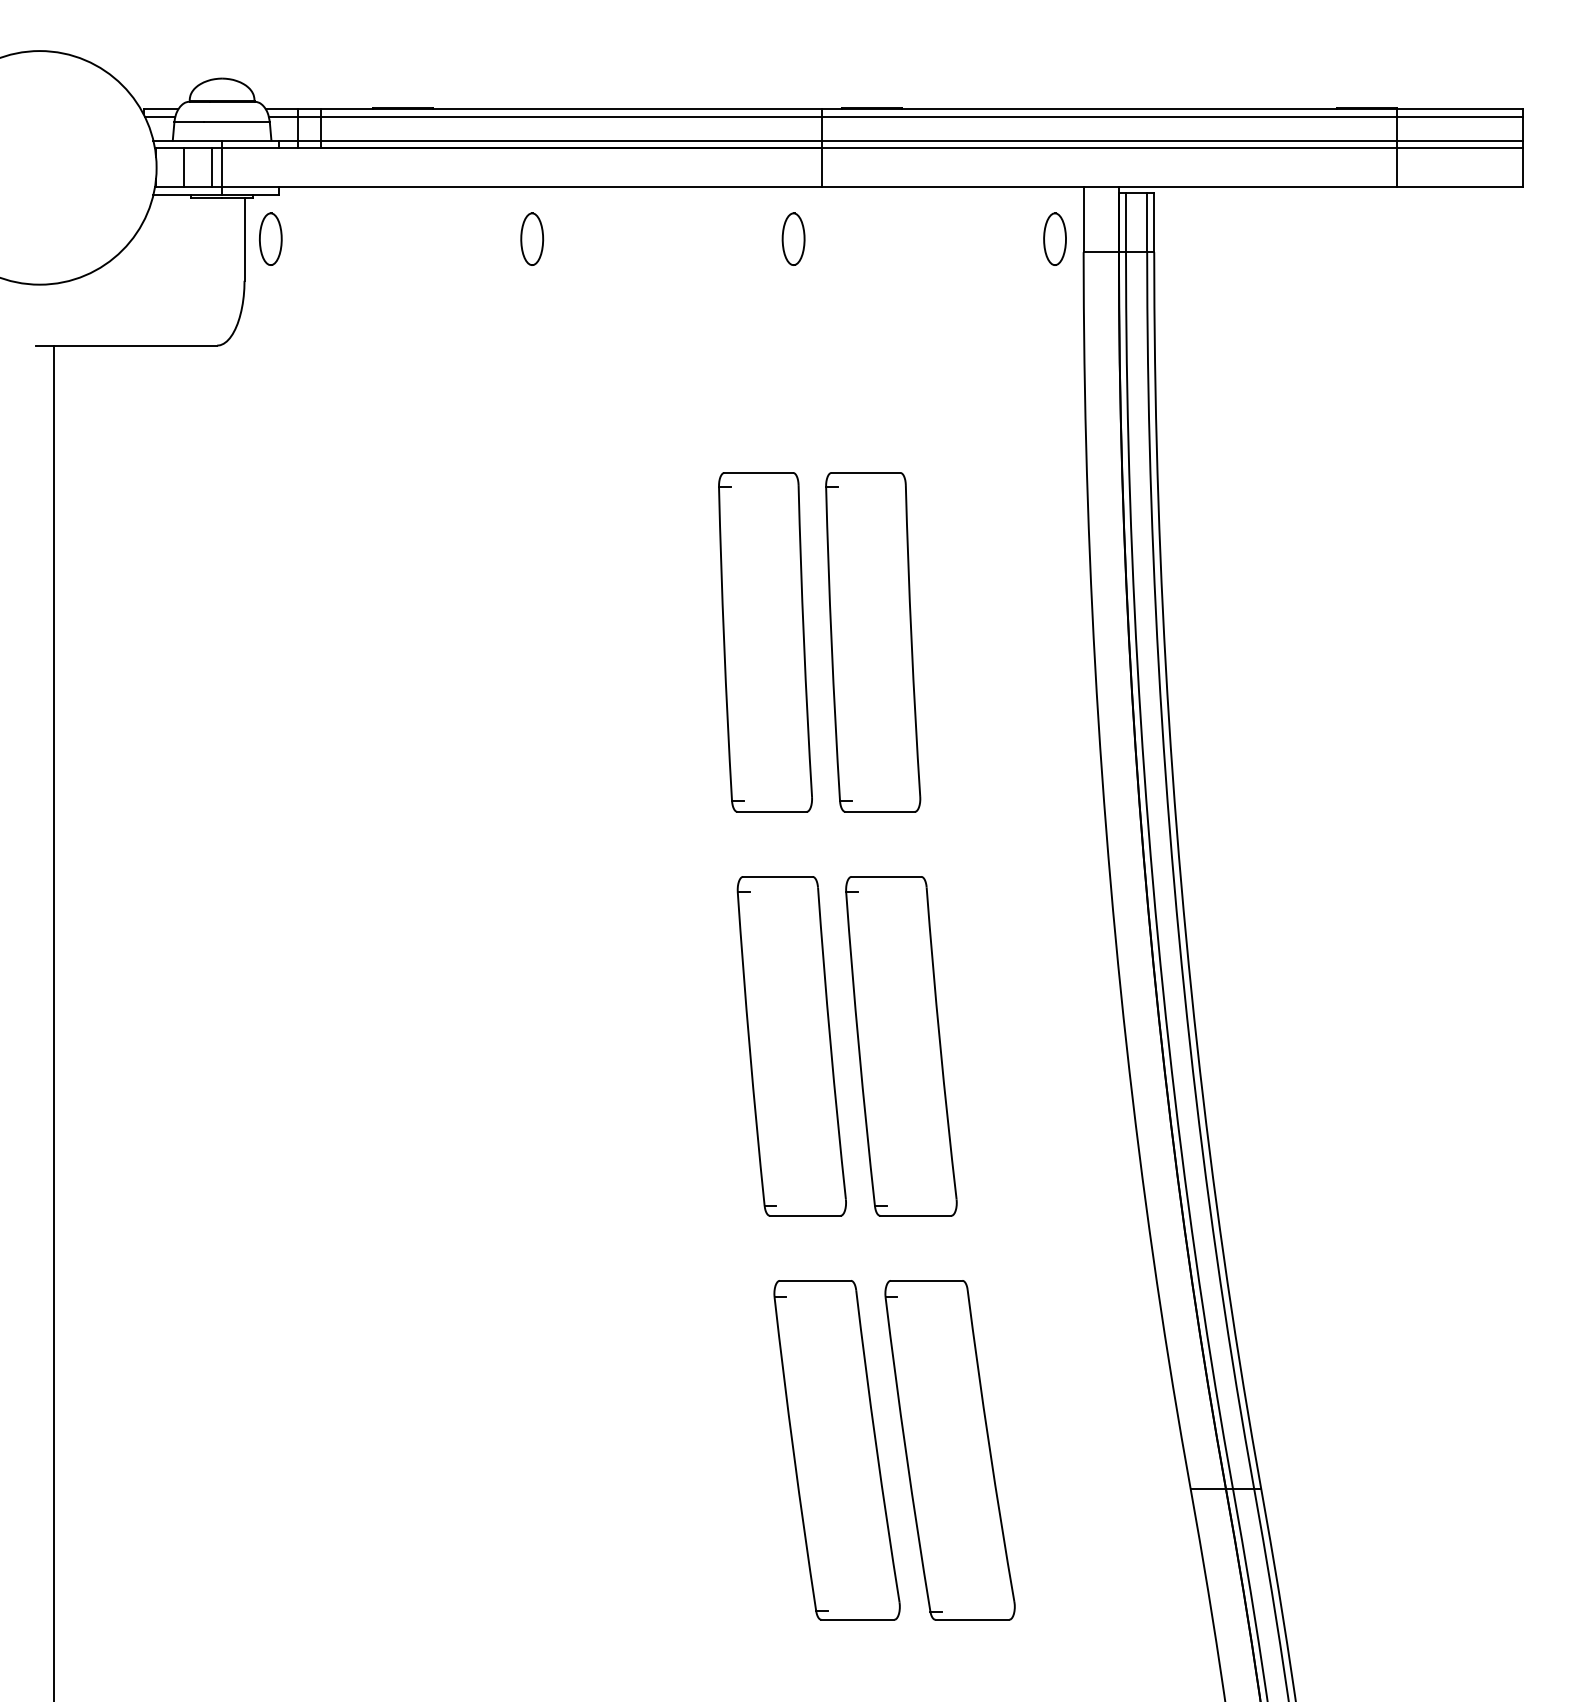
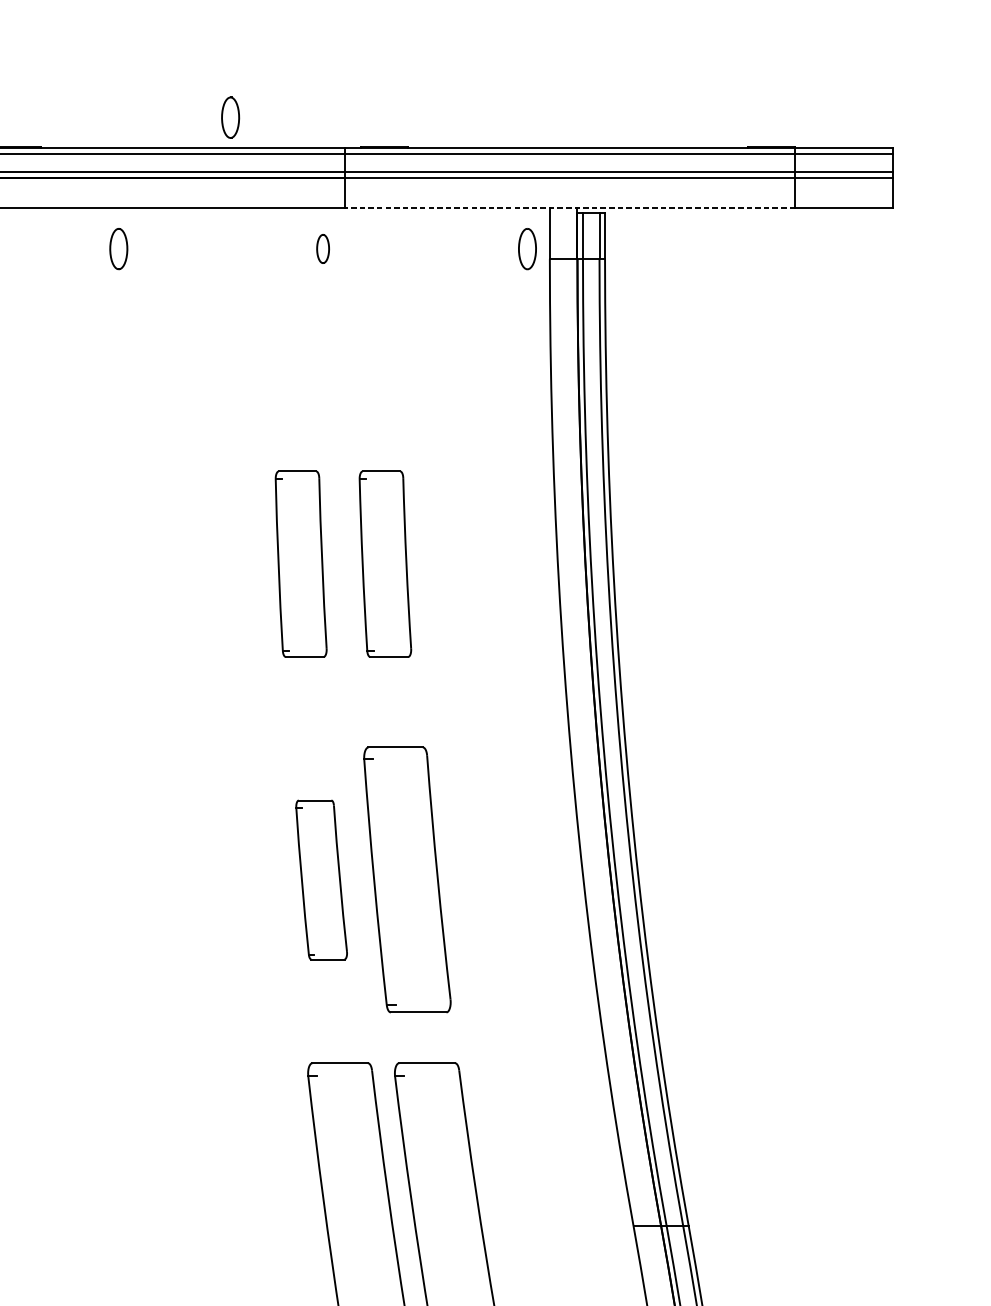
part: (675, 70) -> (230, 117), added
line: (1109, 187) -> (570, 208), solid -> dashed
part: (793, 238) -> (323, 248), size x0.7
part: (765, 642) -> (301, 564), size x0.7
part: (873, 642) -> (385, 564), size x0.7
part: (791, 1046) -> (321, 880), size x0.6

